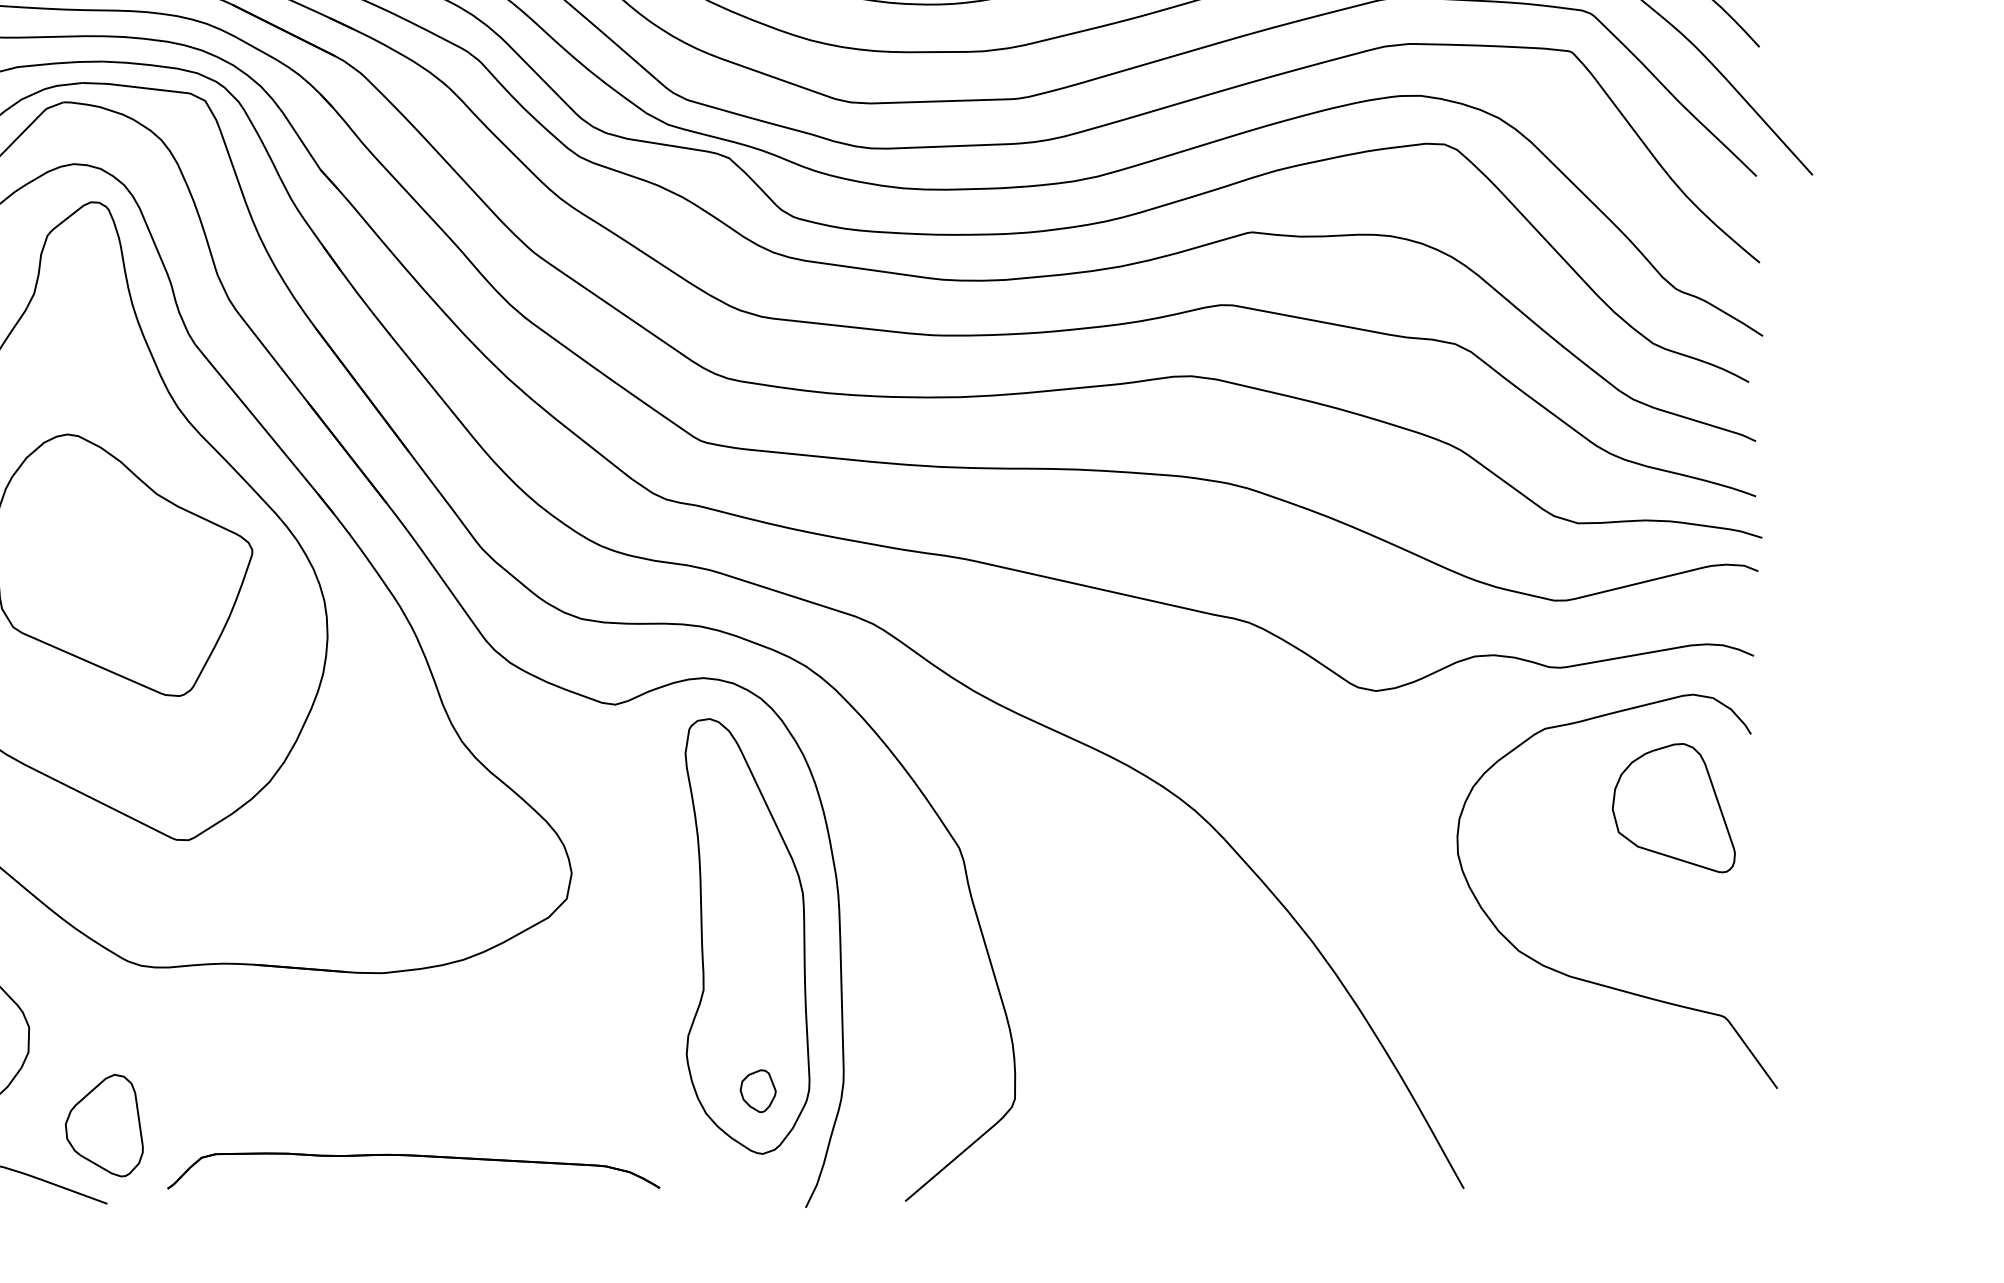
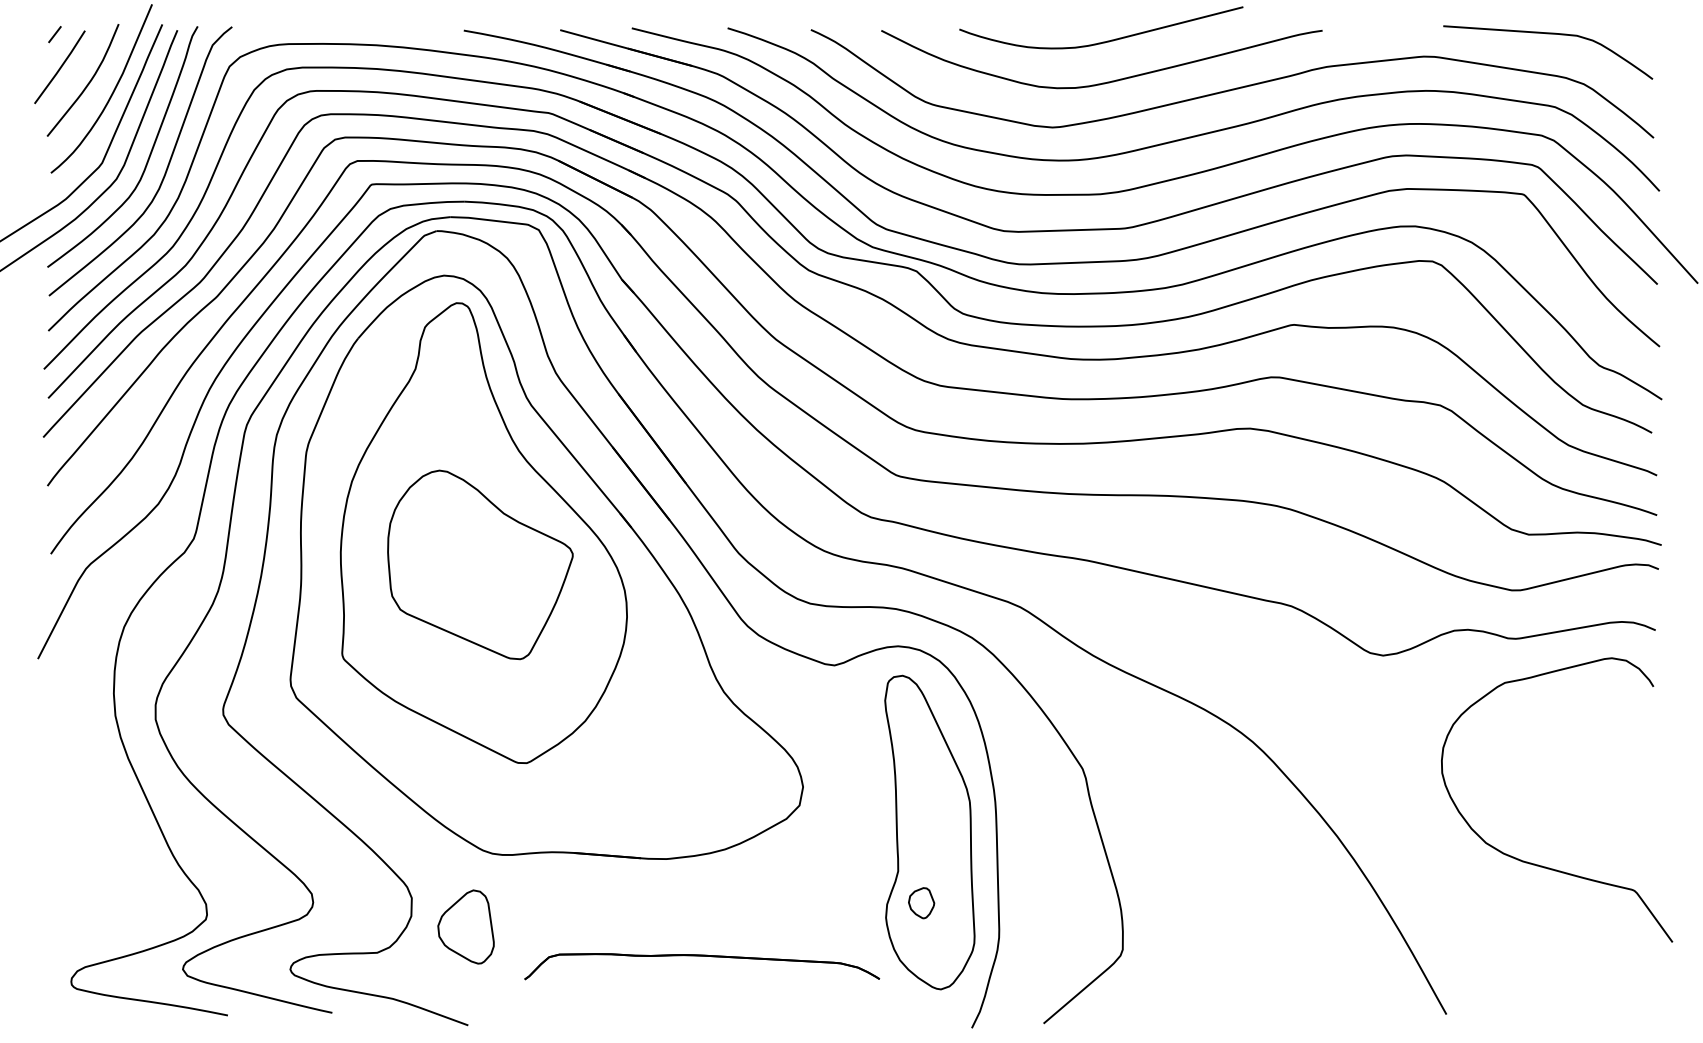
part: (1673, 807) -> (1597, 739), removed
part: (758, 1091) -> (921, 903), moved
part: (103, 1124) -> (465, 926), moved
part: (414, 1156) -> (702, 956), moved

